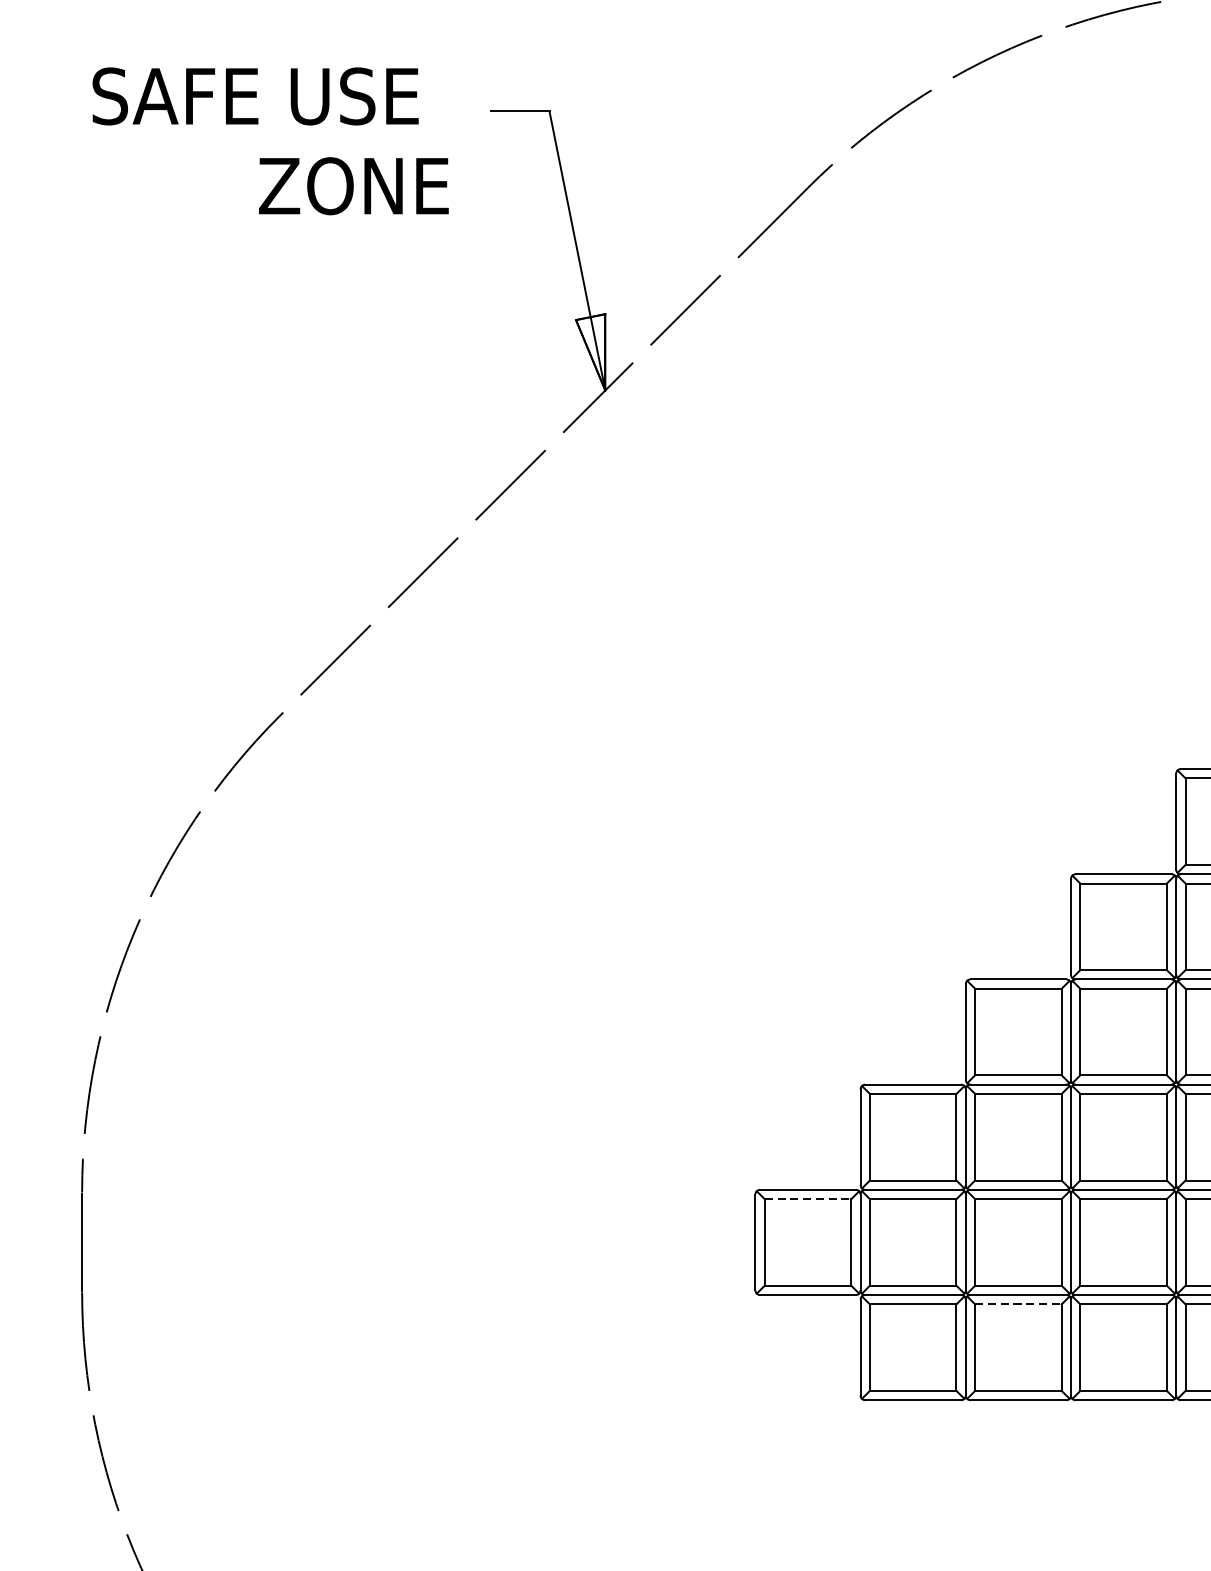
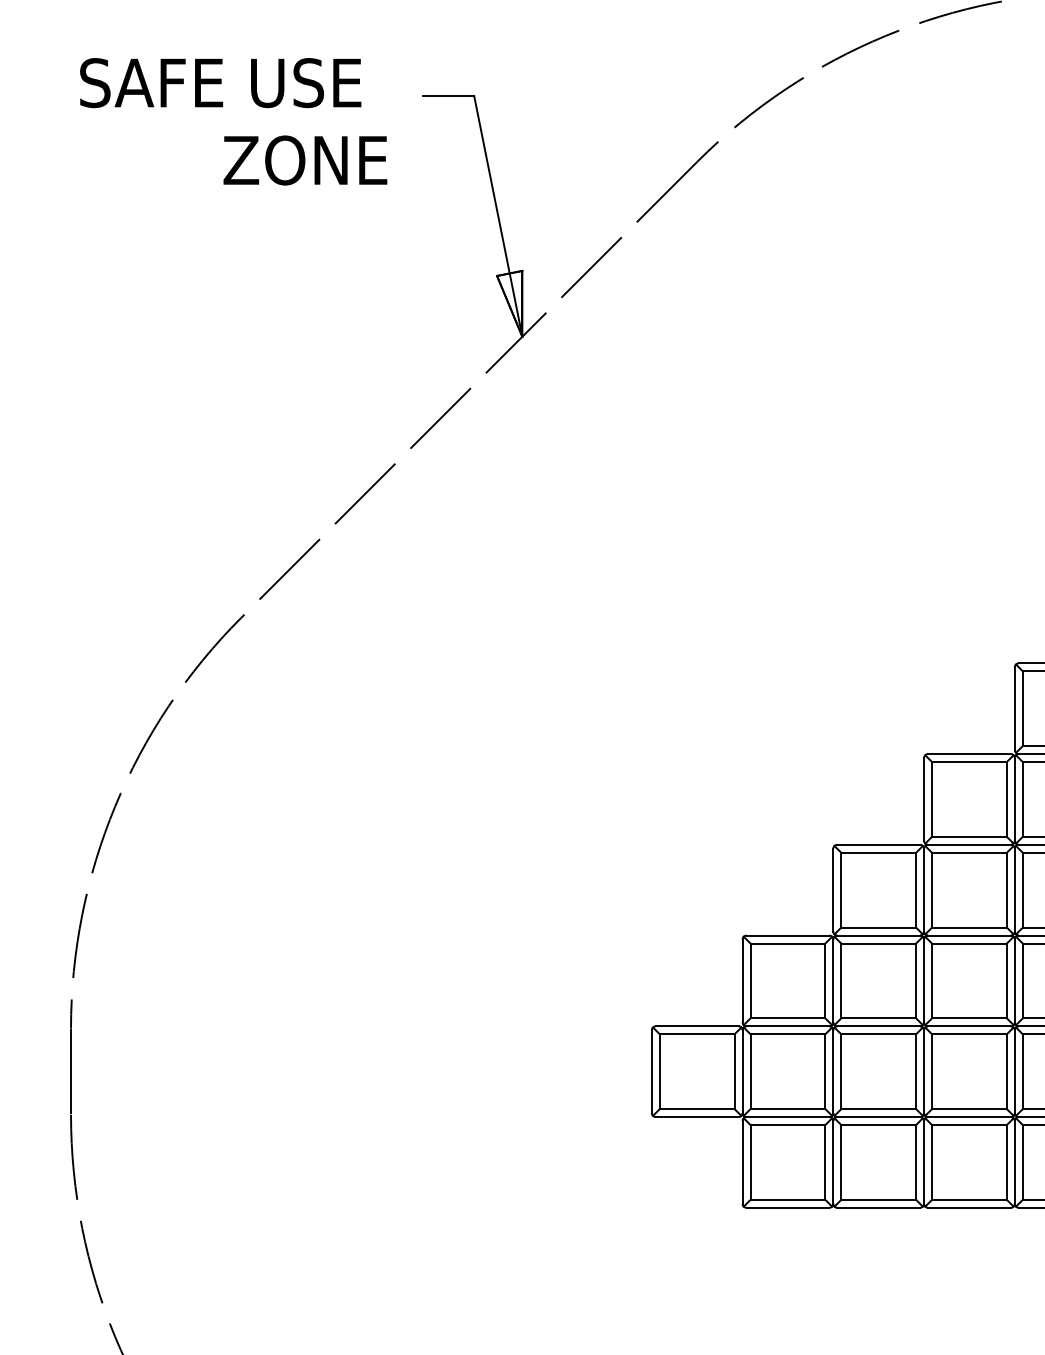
line: (808, 1199) -> (697, 1034), dashed -> solid
line: (1019, 1304) -> (879, 1125), dashed -> solid

